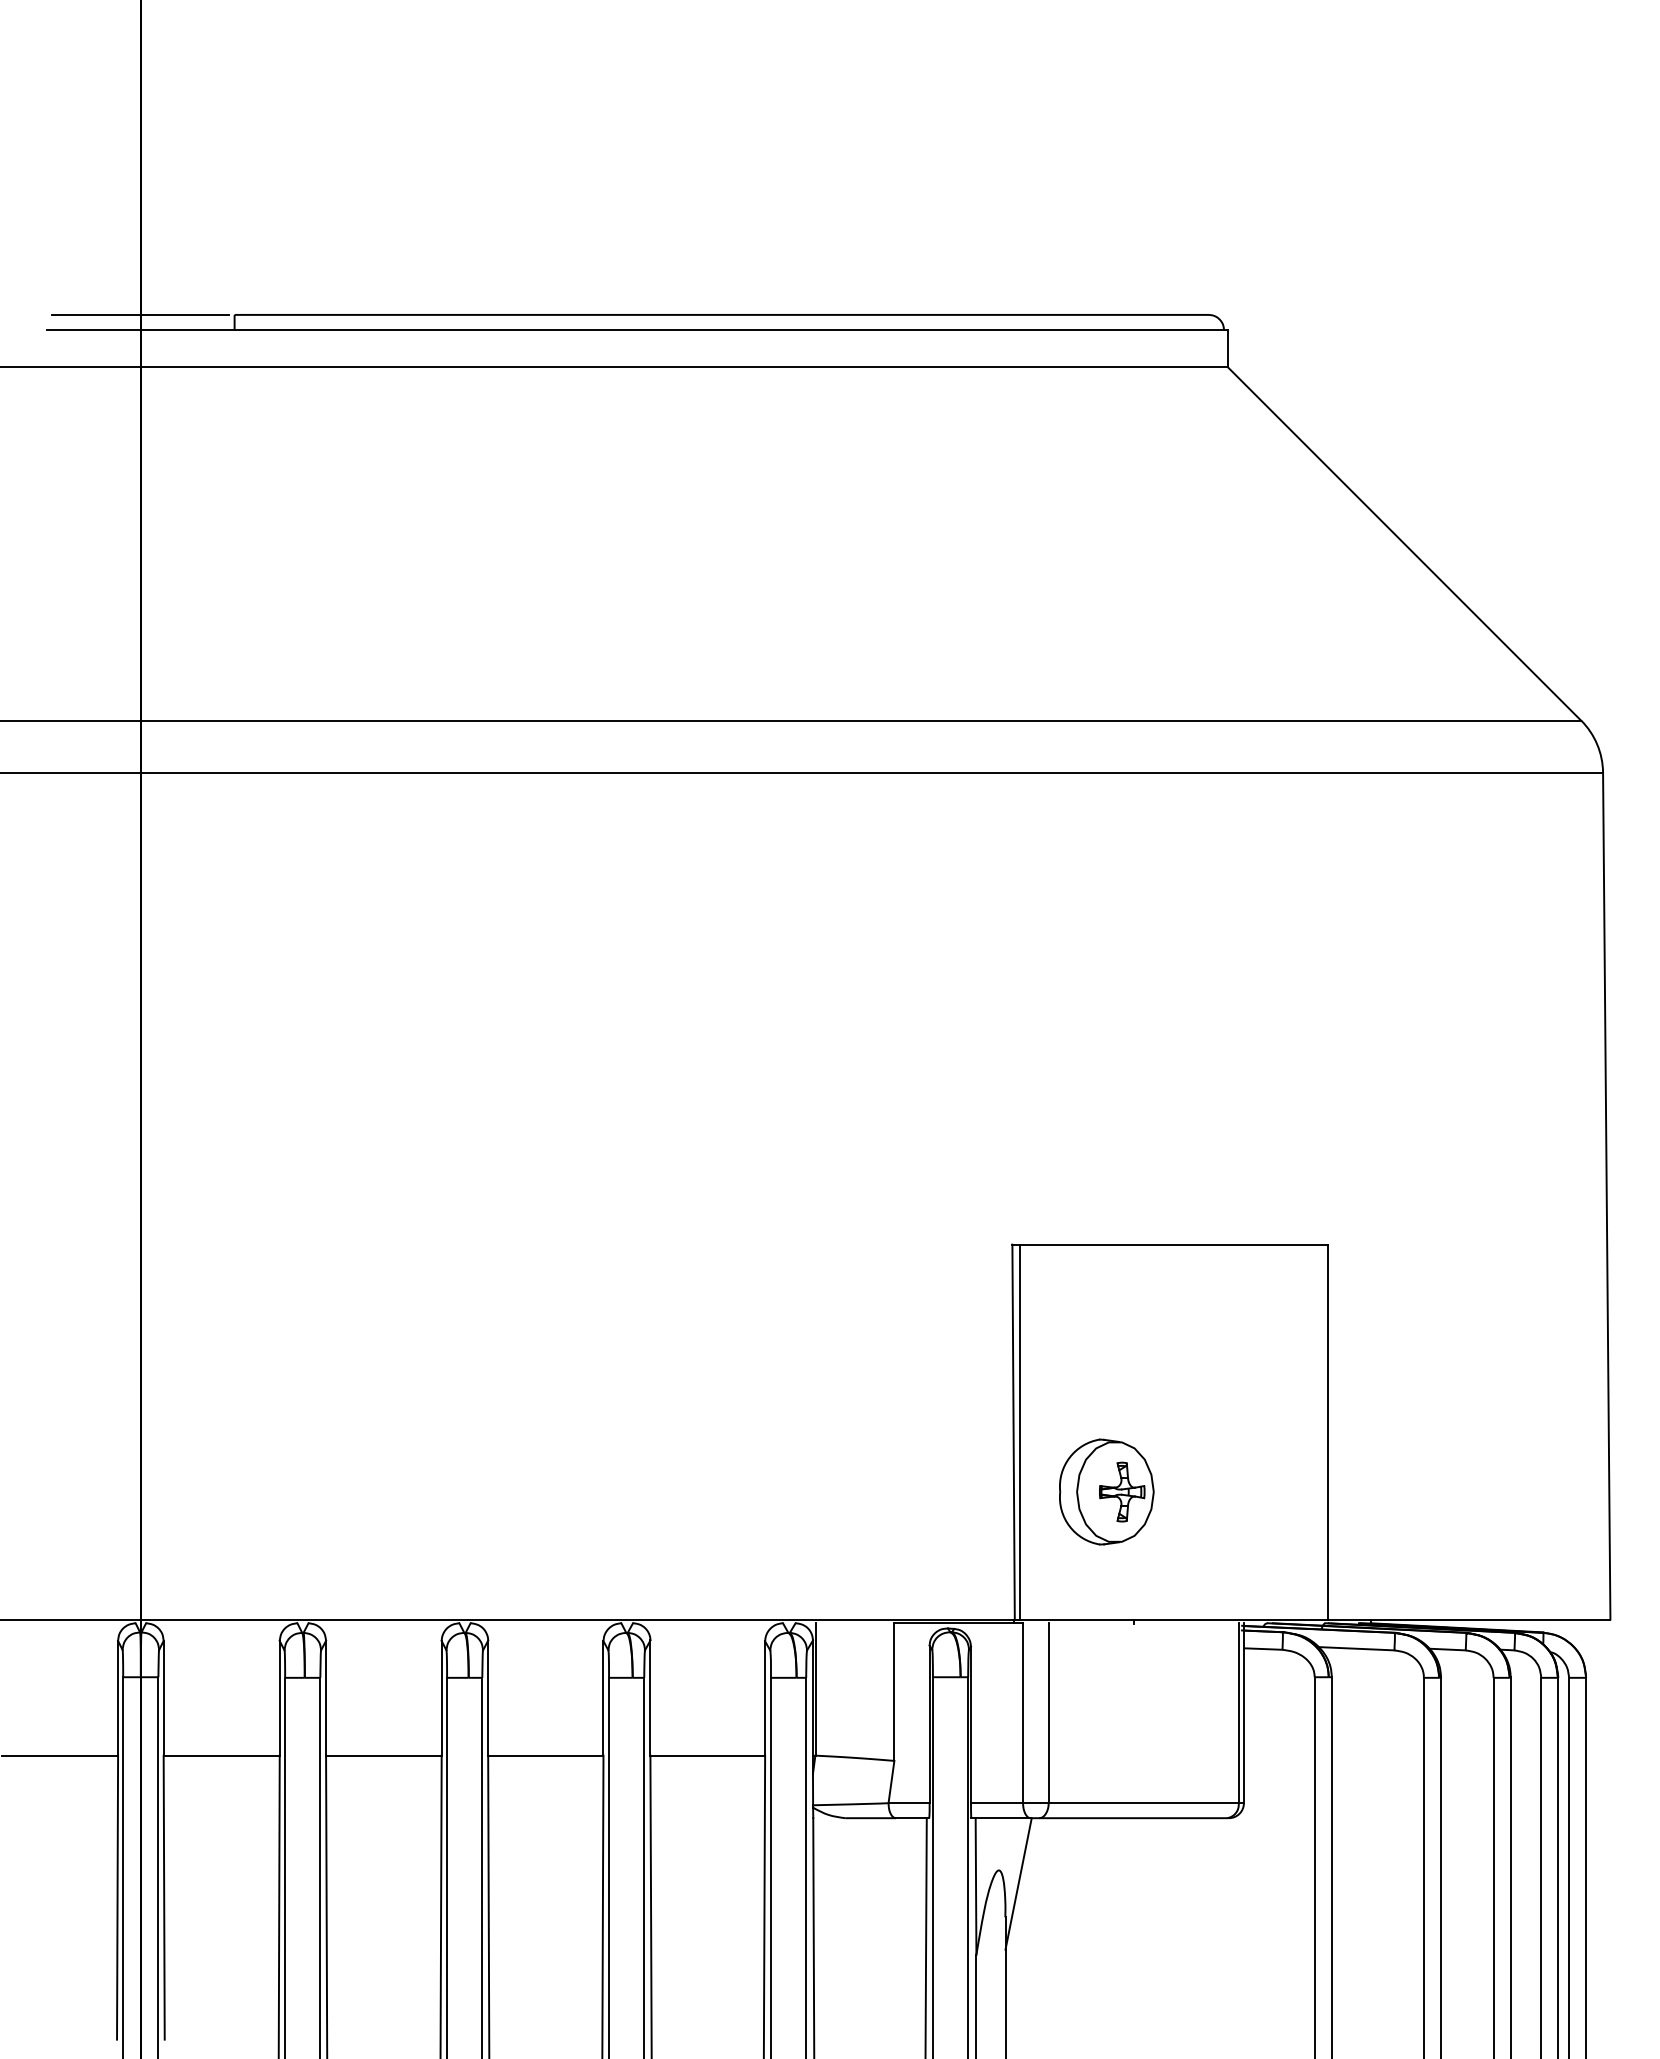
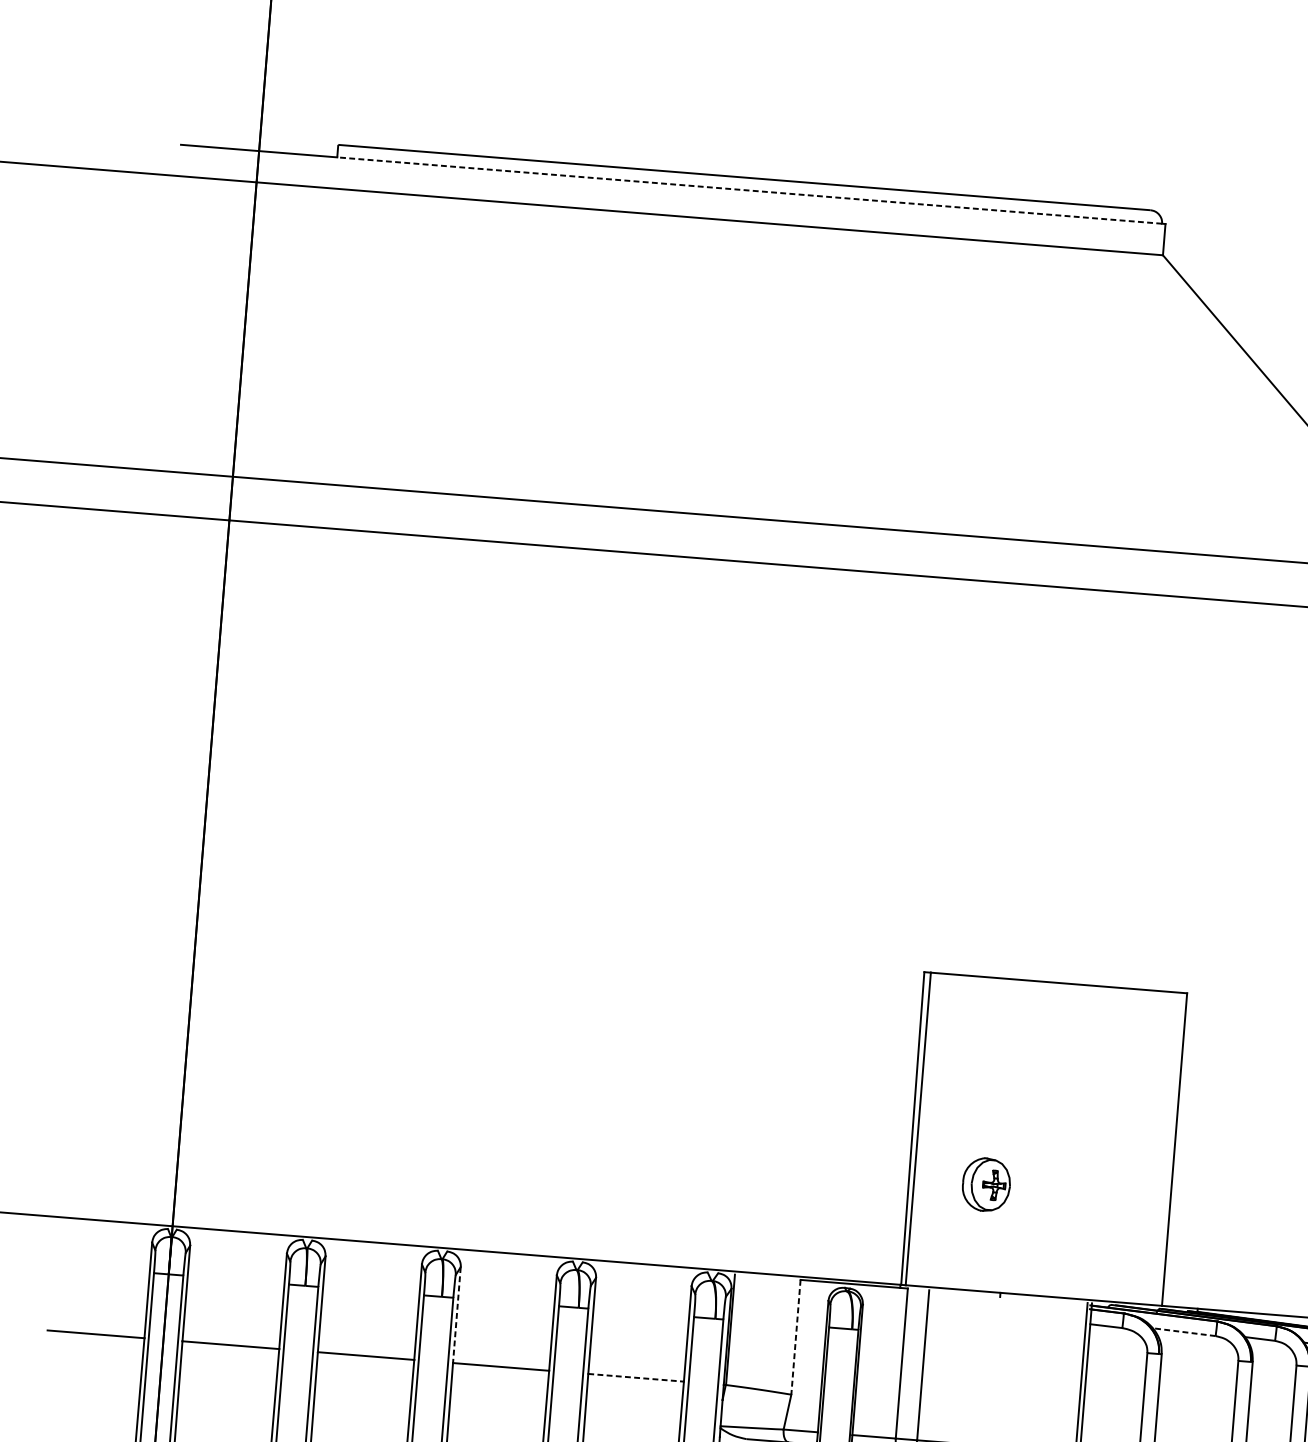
line: (140, 314) -> (259, 138), removed
line: (729, 329) -> (749, 190), solid -> dashed
part: (1106, 1491) -> (986, 1184), size x0.6
line: (1356, 1648) -> (1184, 1331), solid -> dashed
line: (894, 1692) -> (796, 1337), solid -> dashed
line: (488, 1698) -> (457, 1315), solid -> dashed
line: (708, 1755) -> (636, 1377), solid -> dashed

